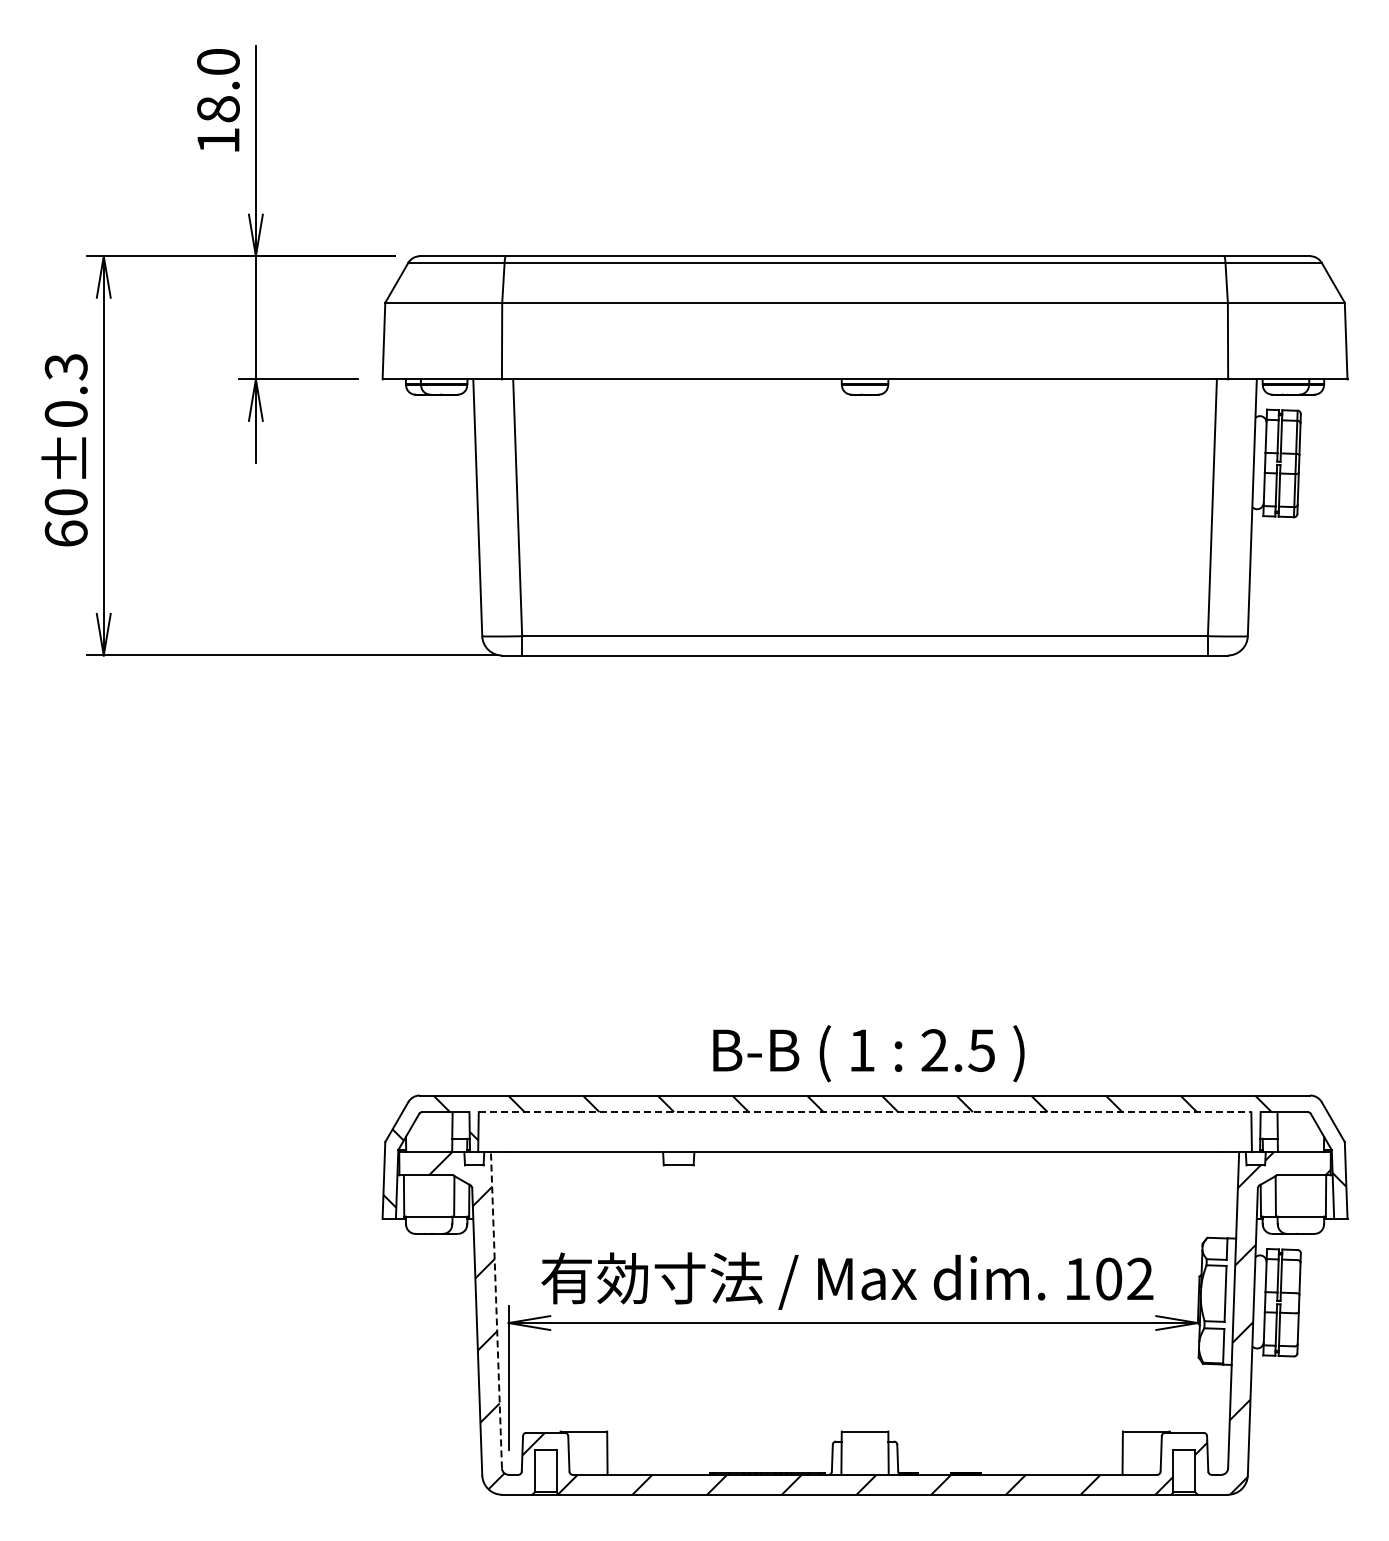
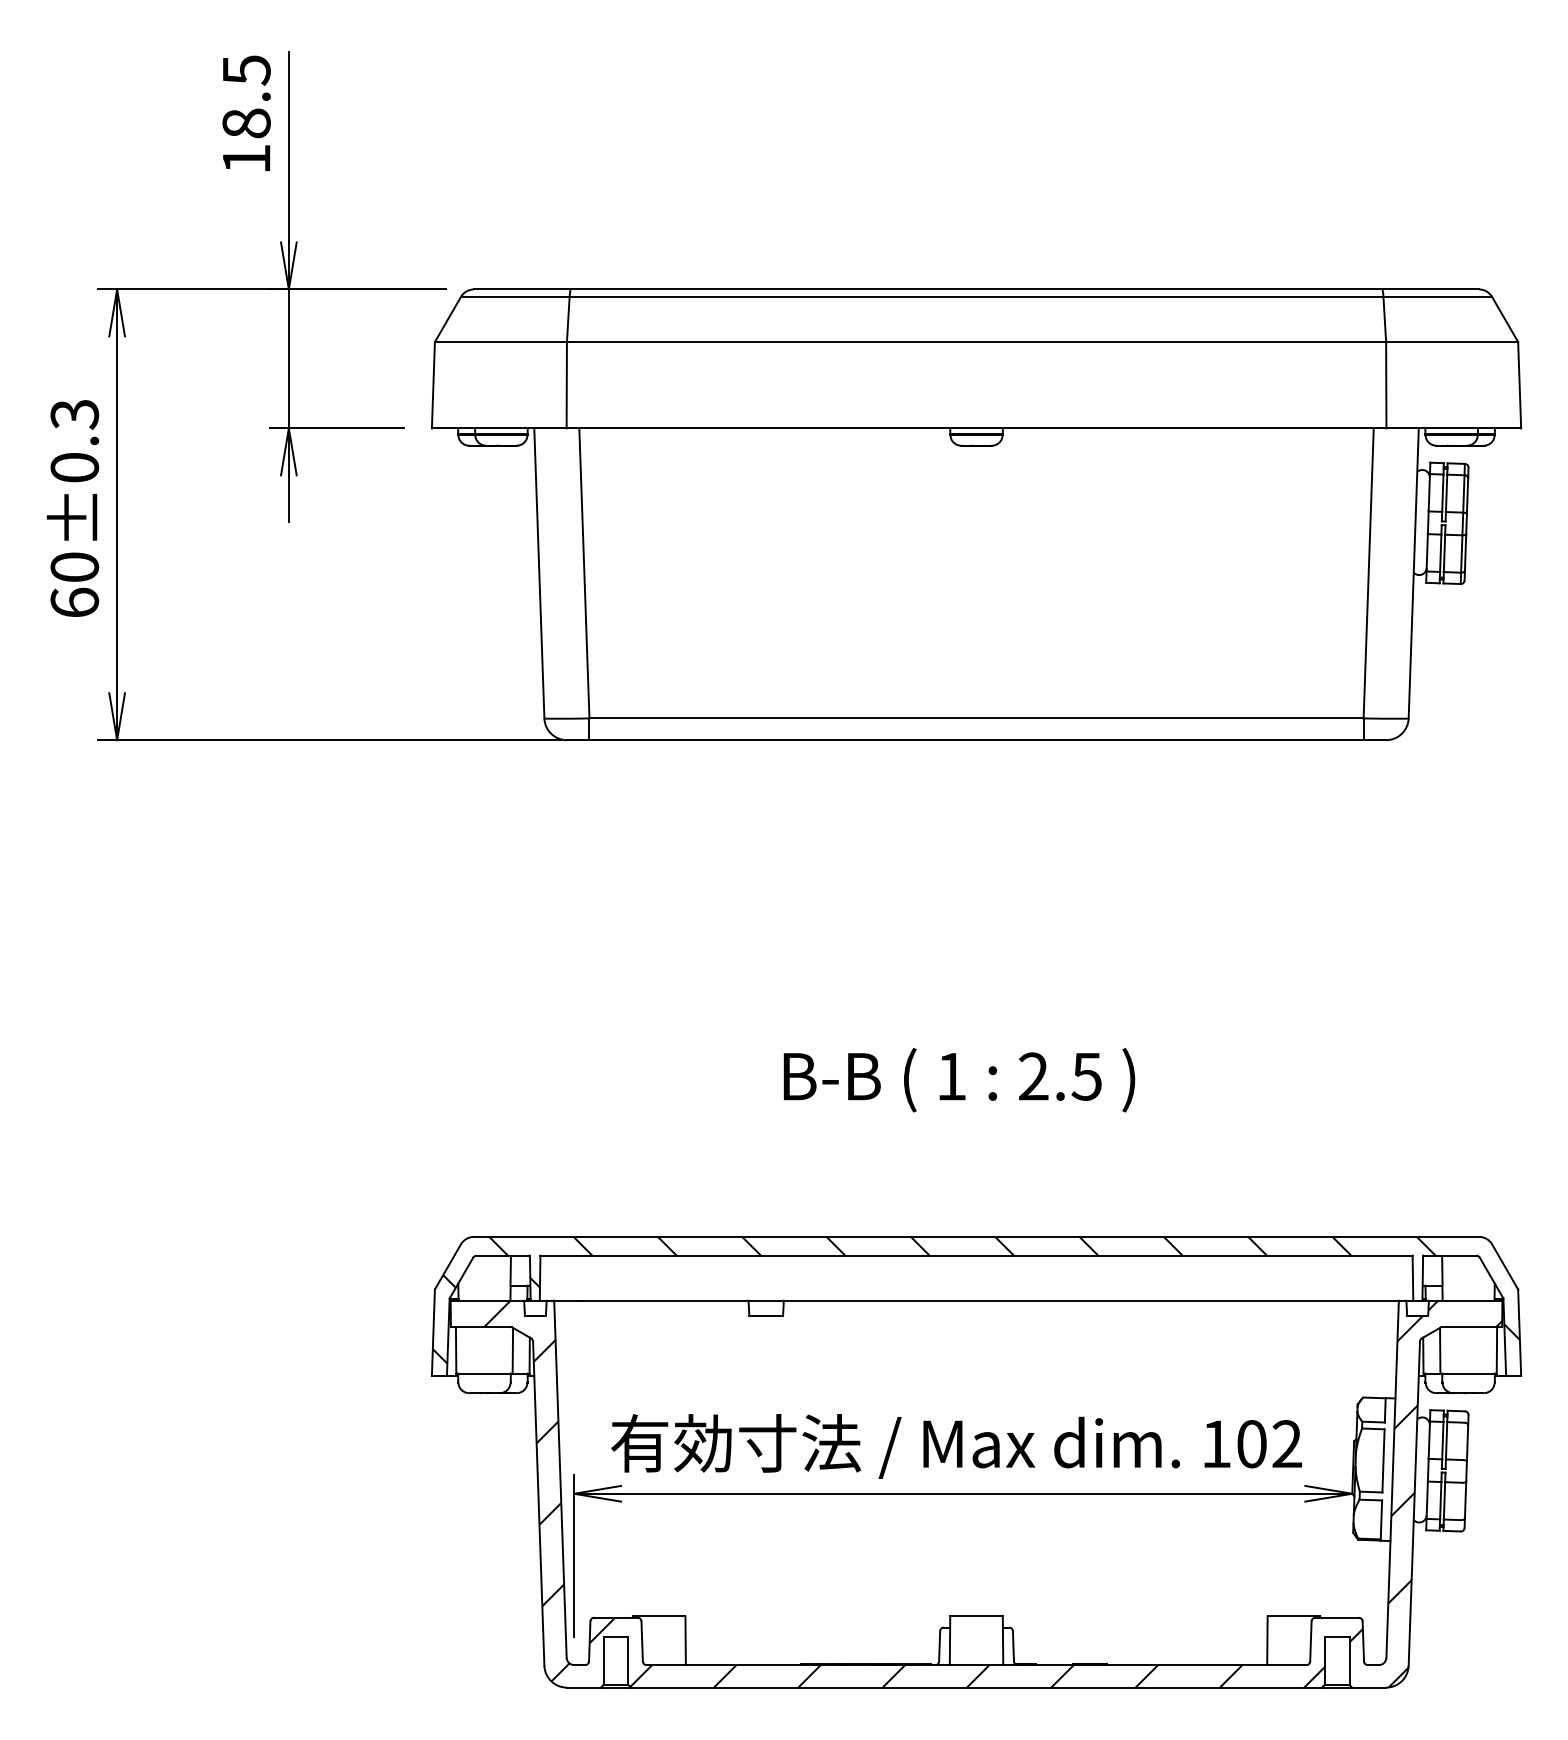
text: (218, 62) -> (246, 70), 18.0 -> 18.5
text: (868, 1053) -> (958, 1079), moved
line: (865, 1112) -> (977, 1256), dashed -> solid
line: (496, 1309) -> (560, 1478), dashed -> solid

